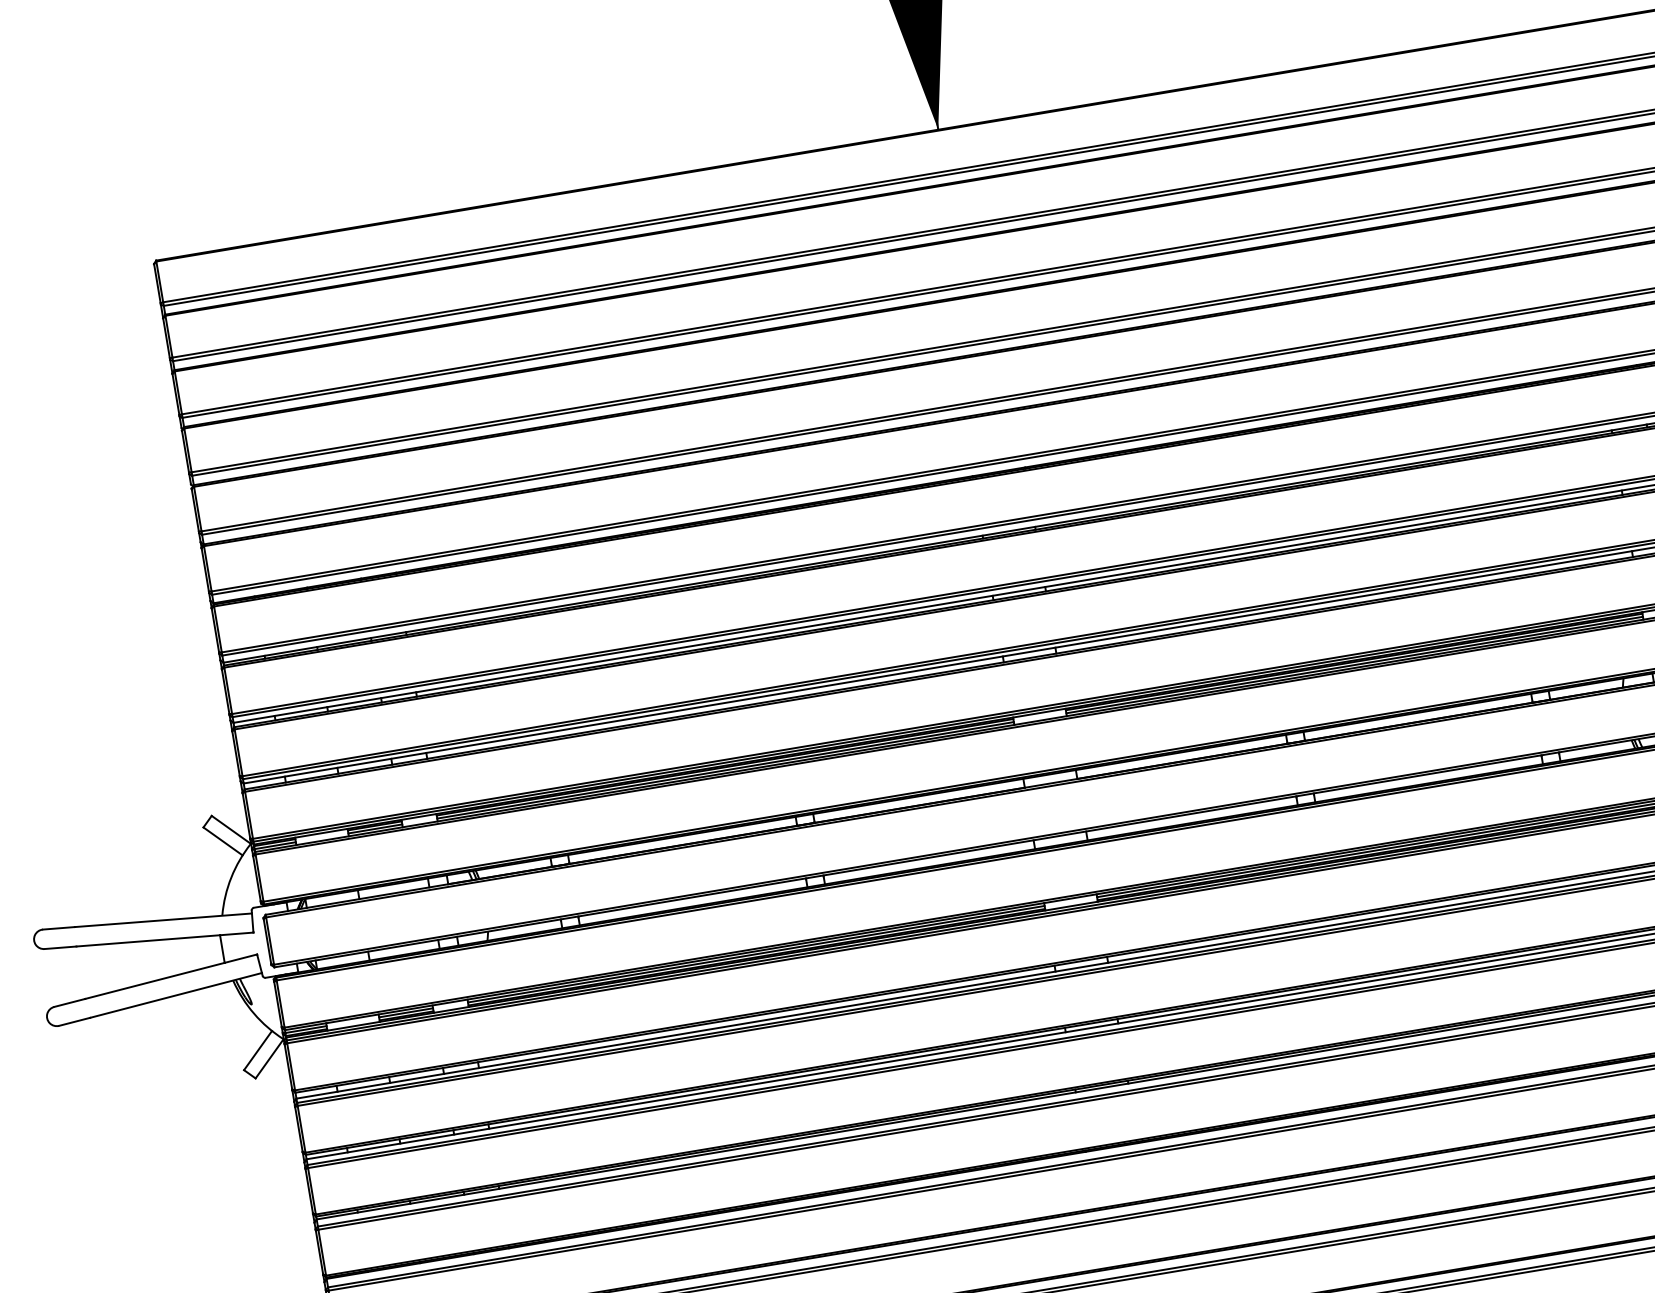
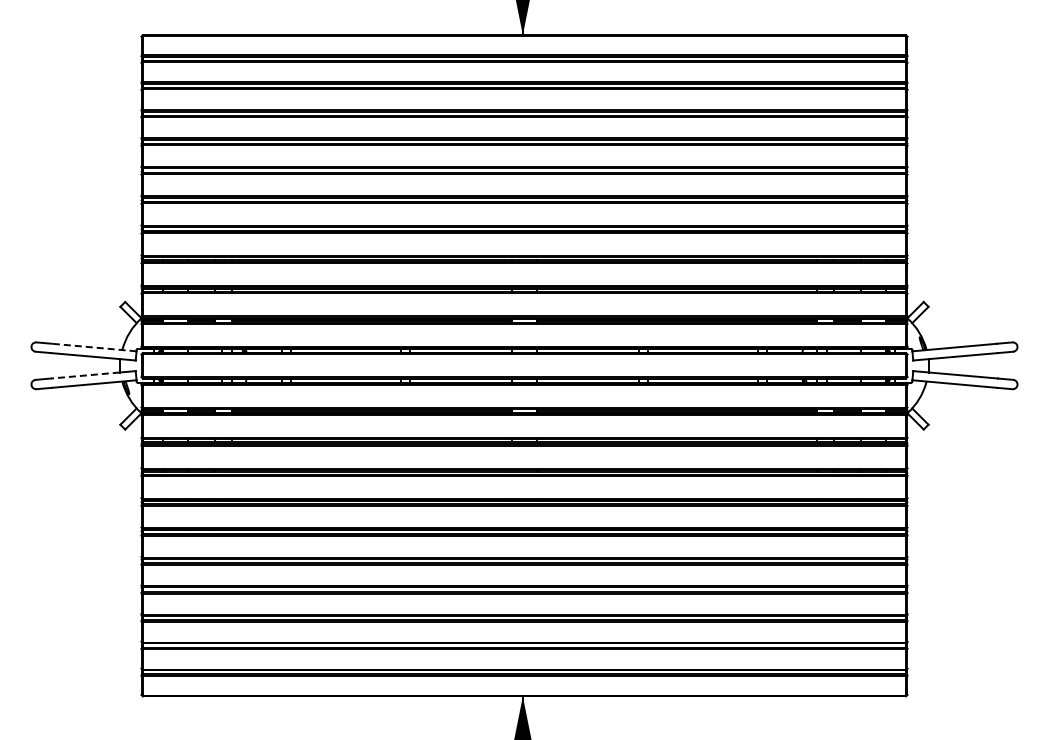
line: (164, 920) -> (94, 347), solid -> dashed
line: (155, 980) -> (85, 375), solid -> dashed

